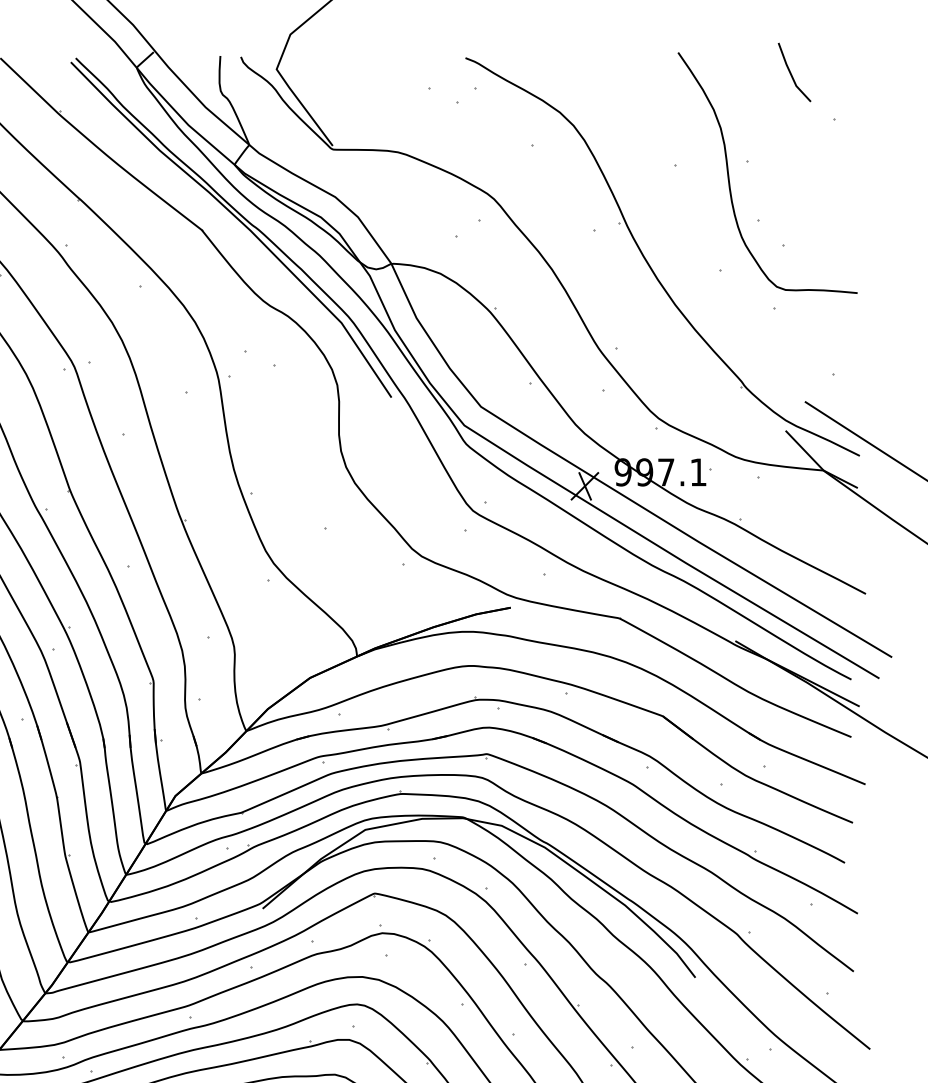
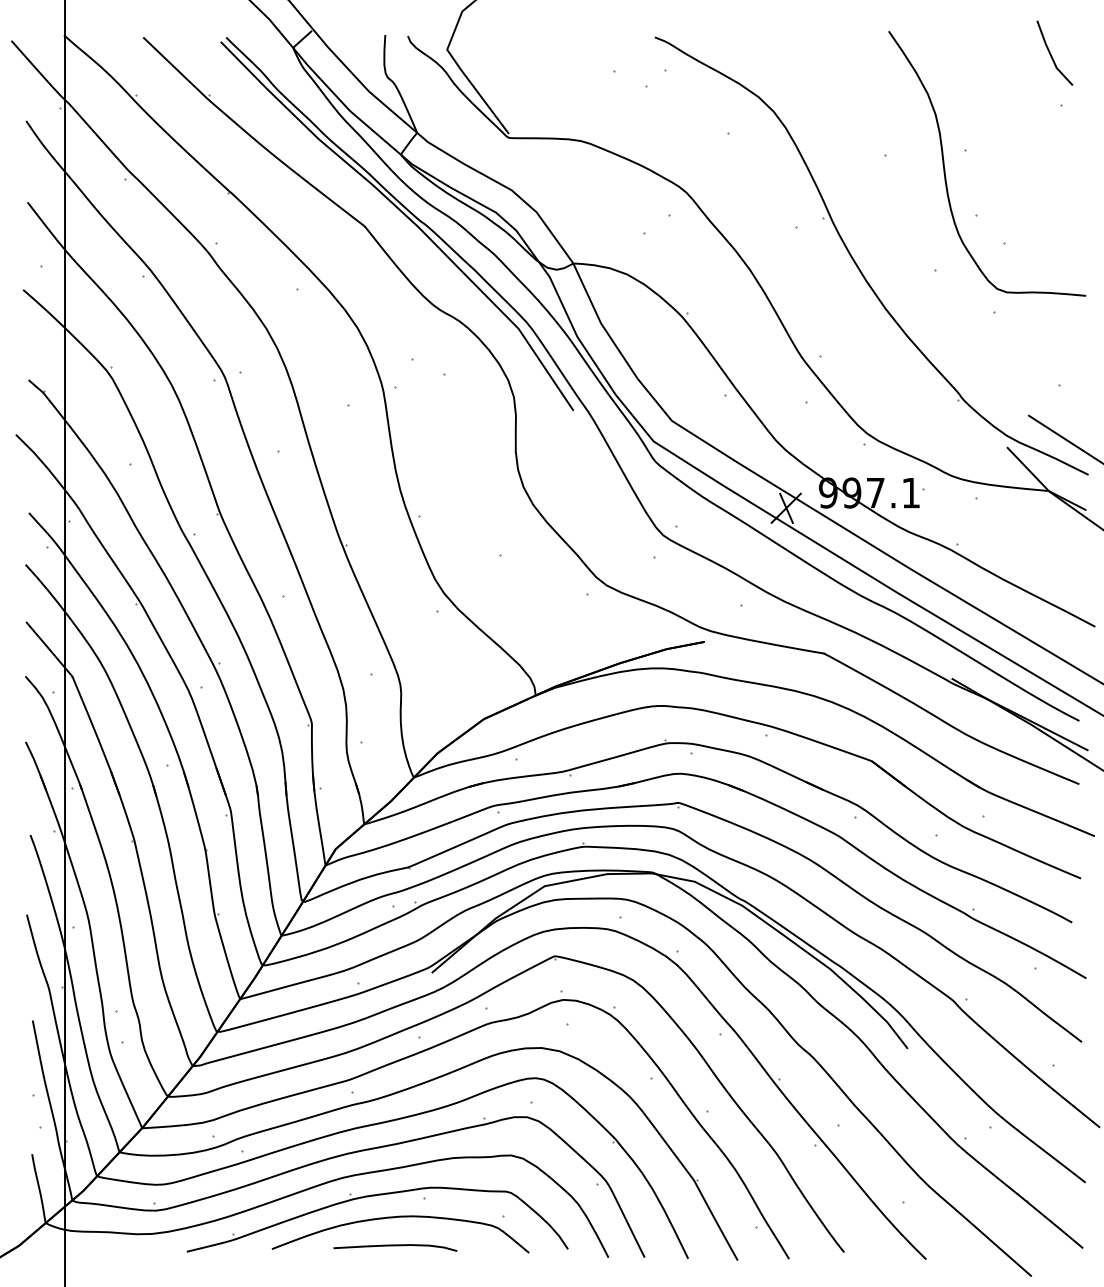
line: (791, 72) -> (1051, 53), moved

